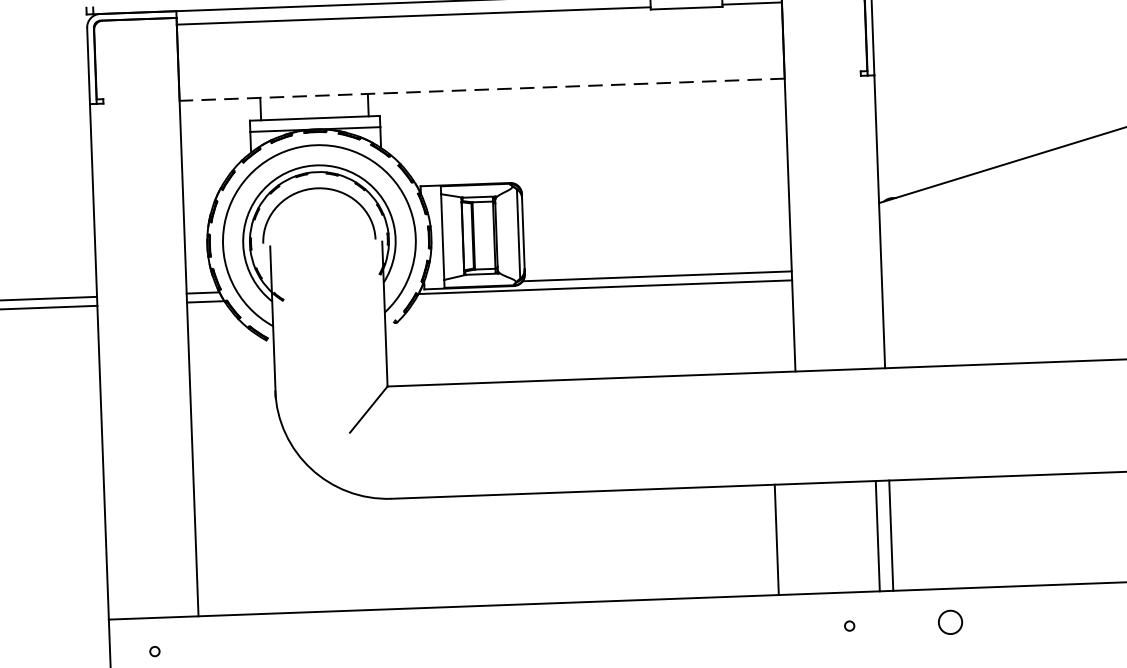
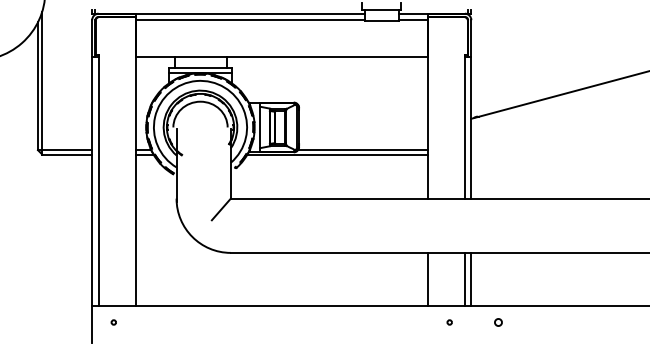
line: (481, 90) -> (281, 57), dashed -> solid
line: (865, 221) -> (464, 127), added
line: (112, 361) -> (98, 181), added
line: (777, 539) -> (428, 279), moved
circle: (950, 622) -> (498, 322), size x0.62

